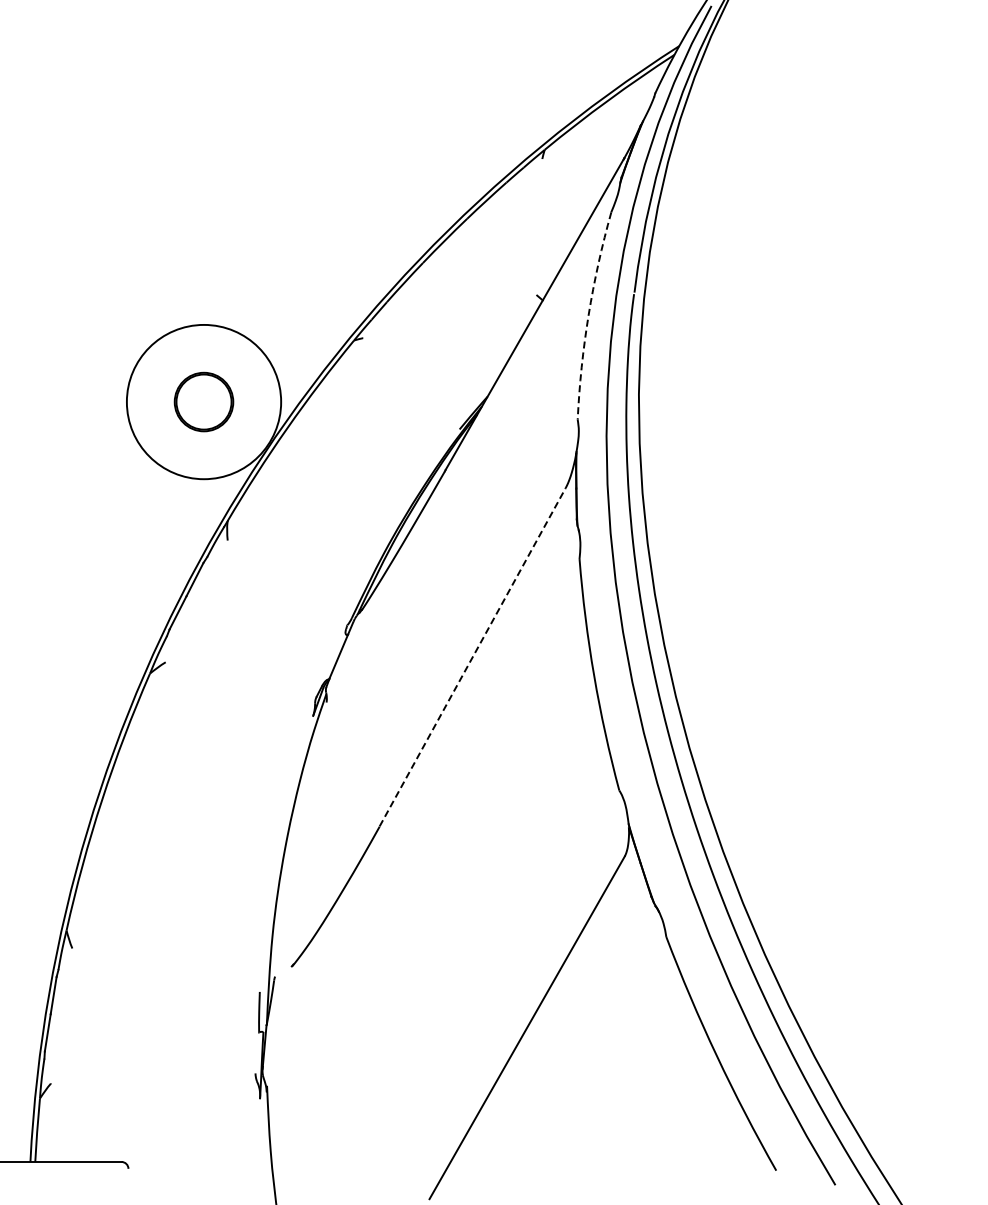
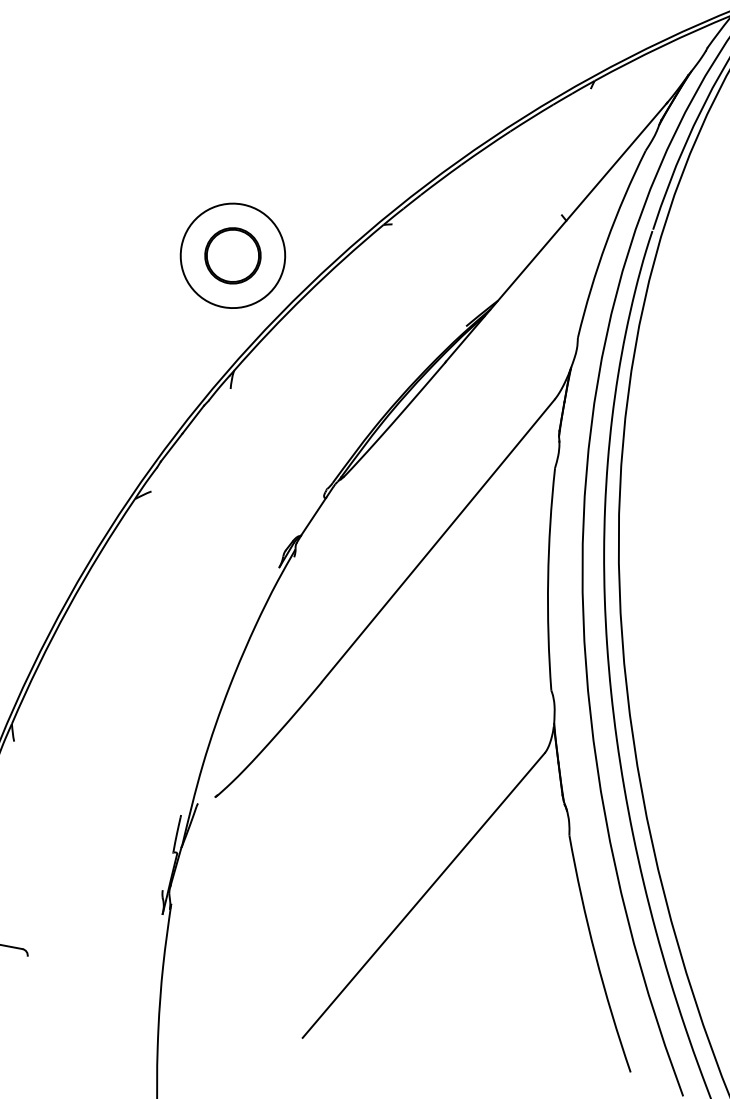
arc: (588, 315) -> (606, 242), dashed -> solid
circle: (203, 401) -> (232, 255), size x0.71
line: (472, 656) -> (438, 540), dashed -> solid

